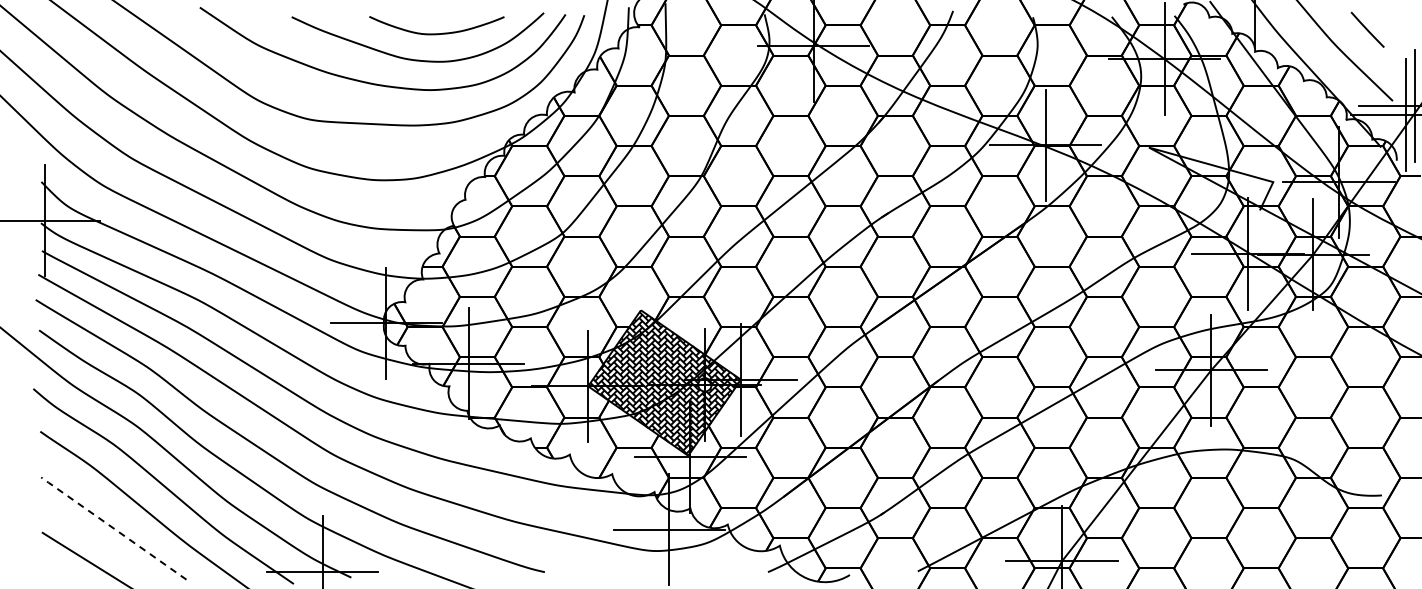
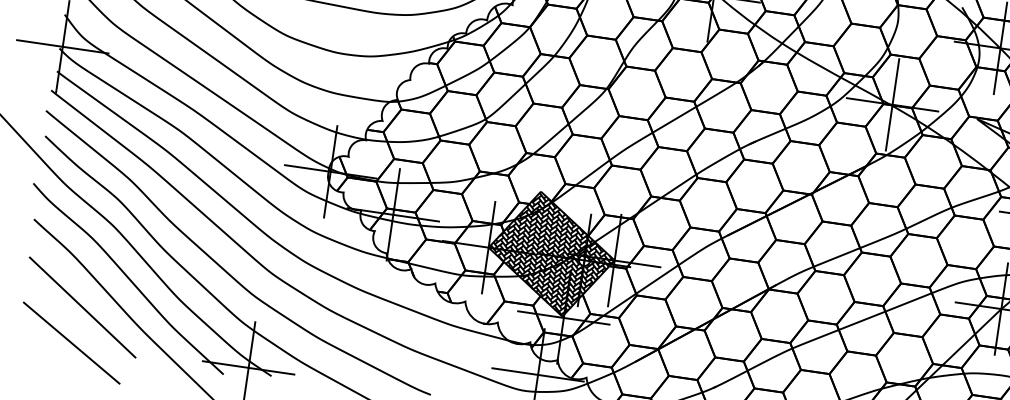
line: (112, 527) -> (81, 306), dashed -> solid

